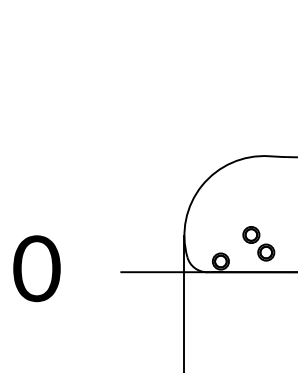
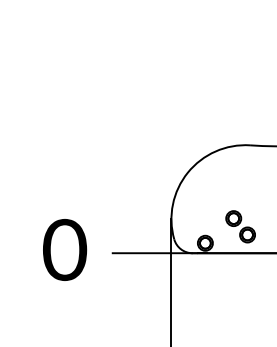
text: (36, 268) -> (64, 249), moved

